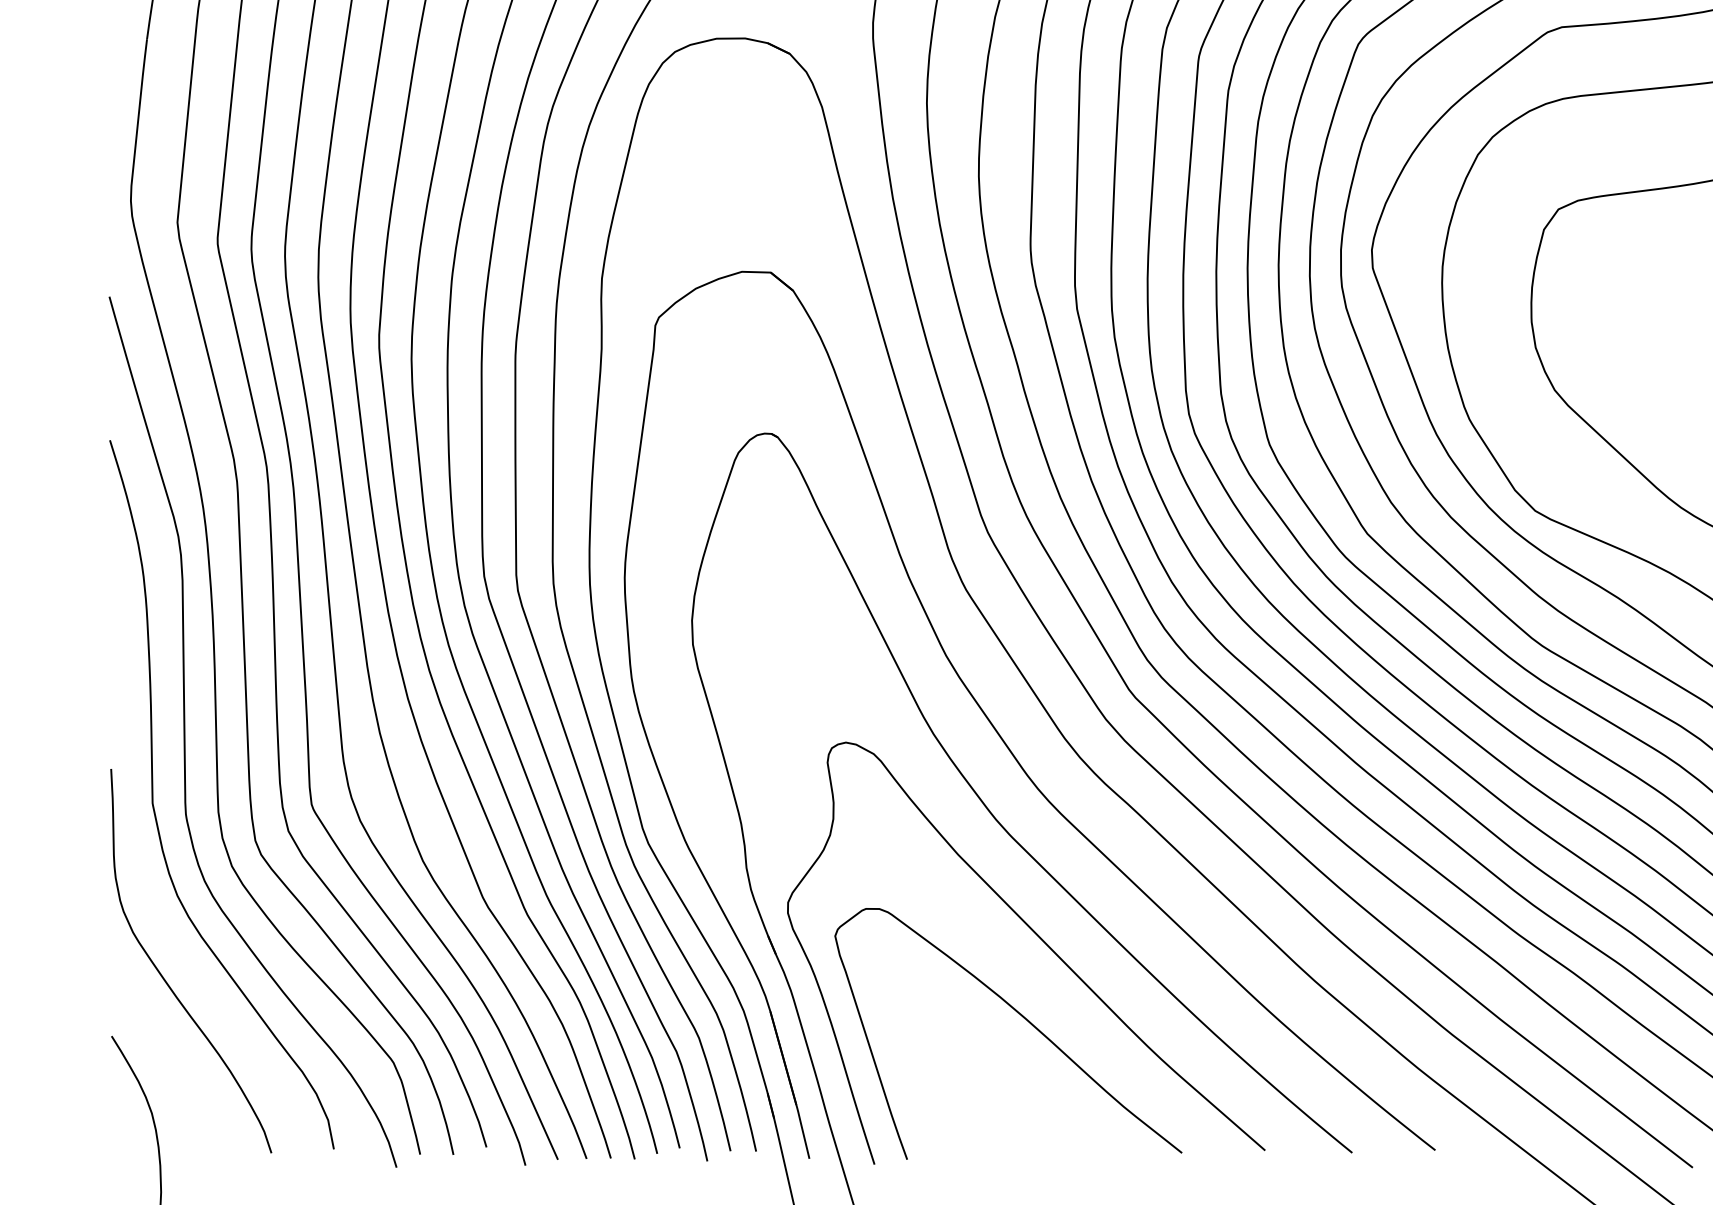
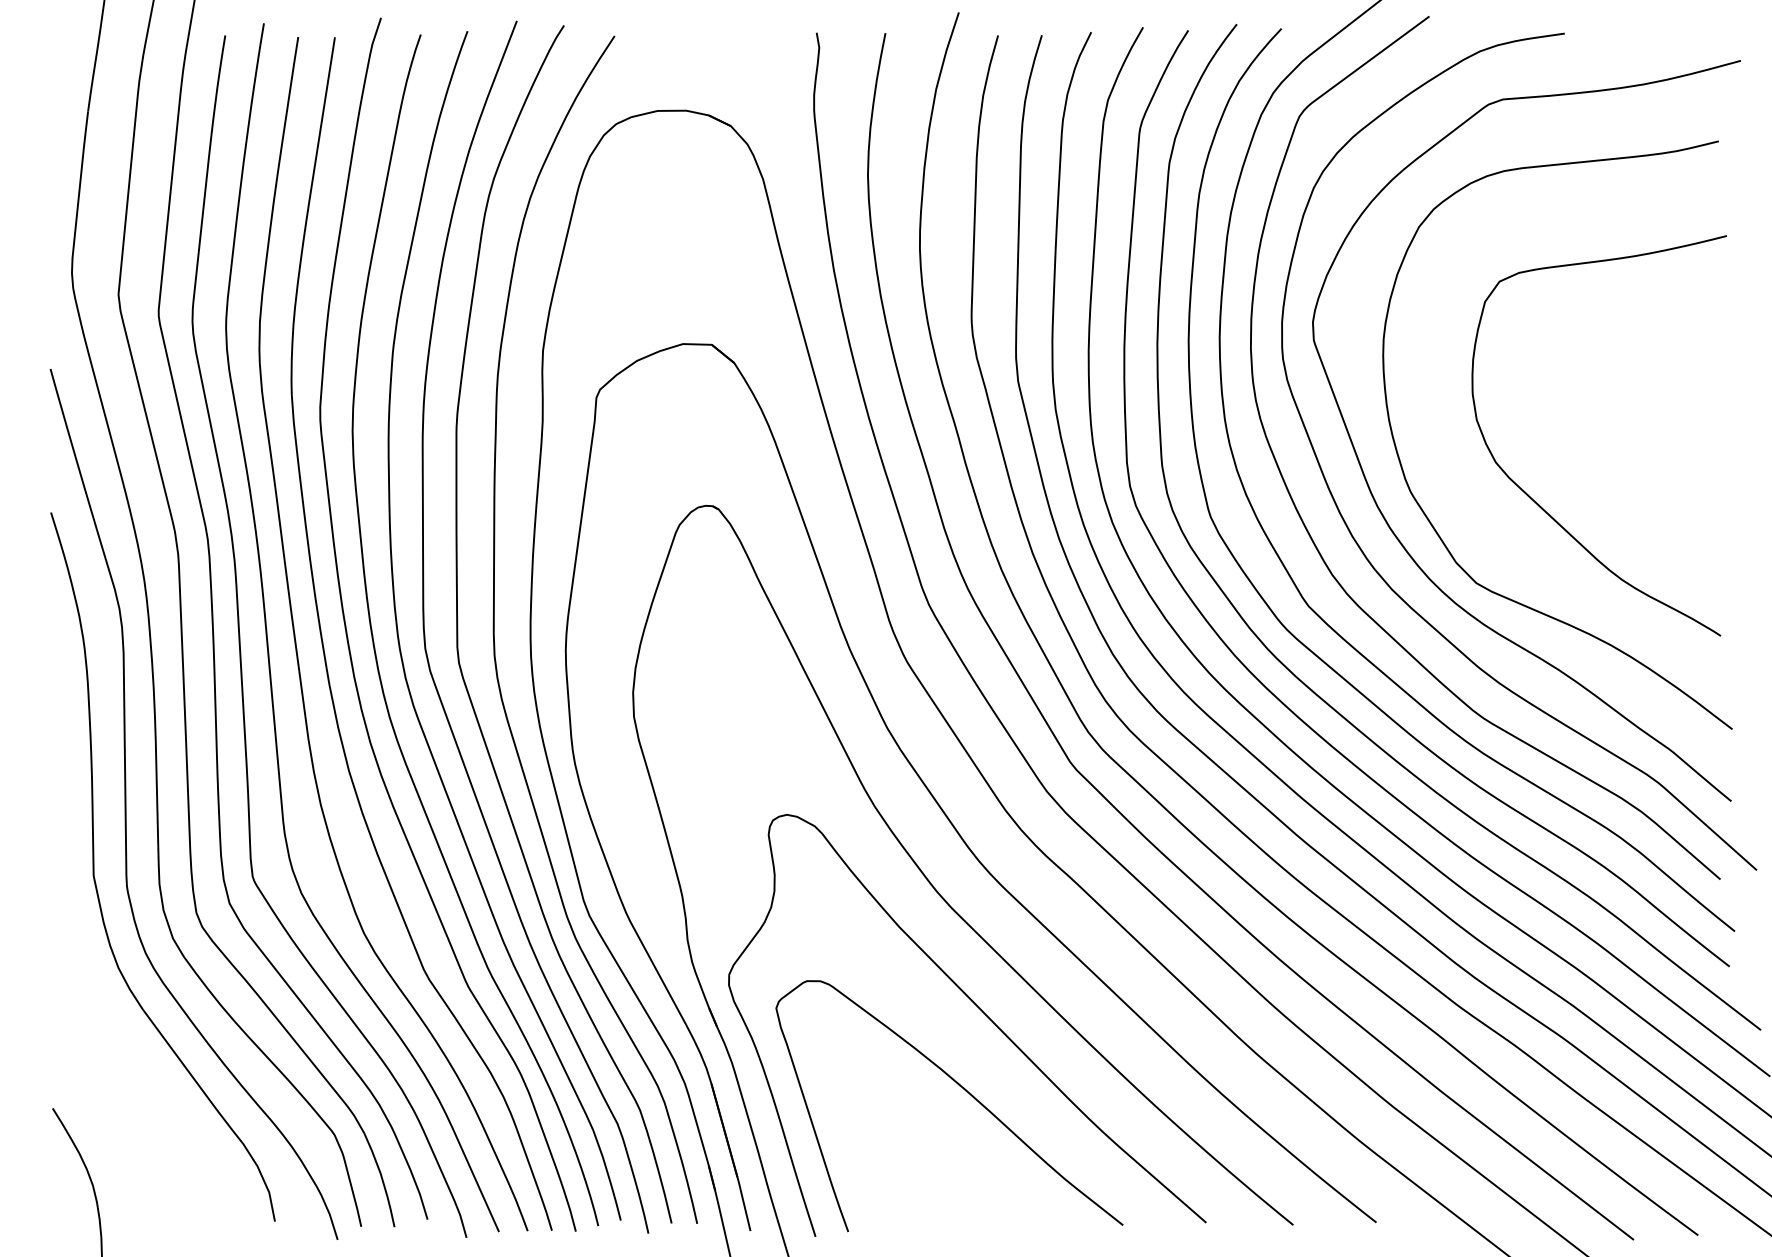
curve: (165, 979) -> (106, 1051), removed

